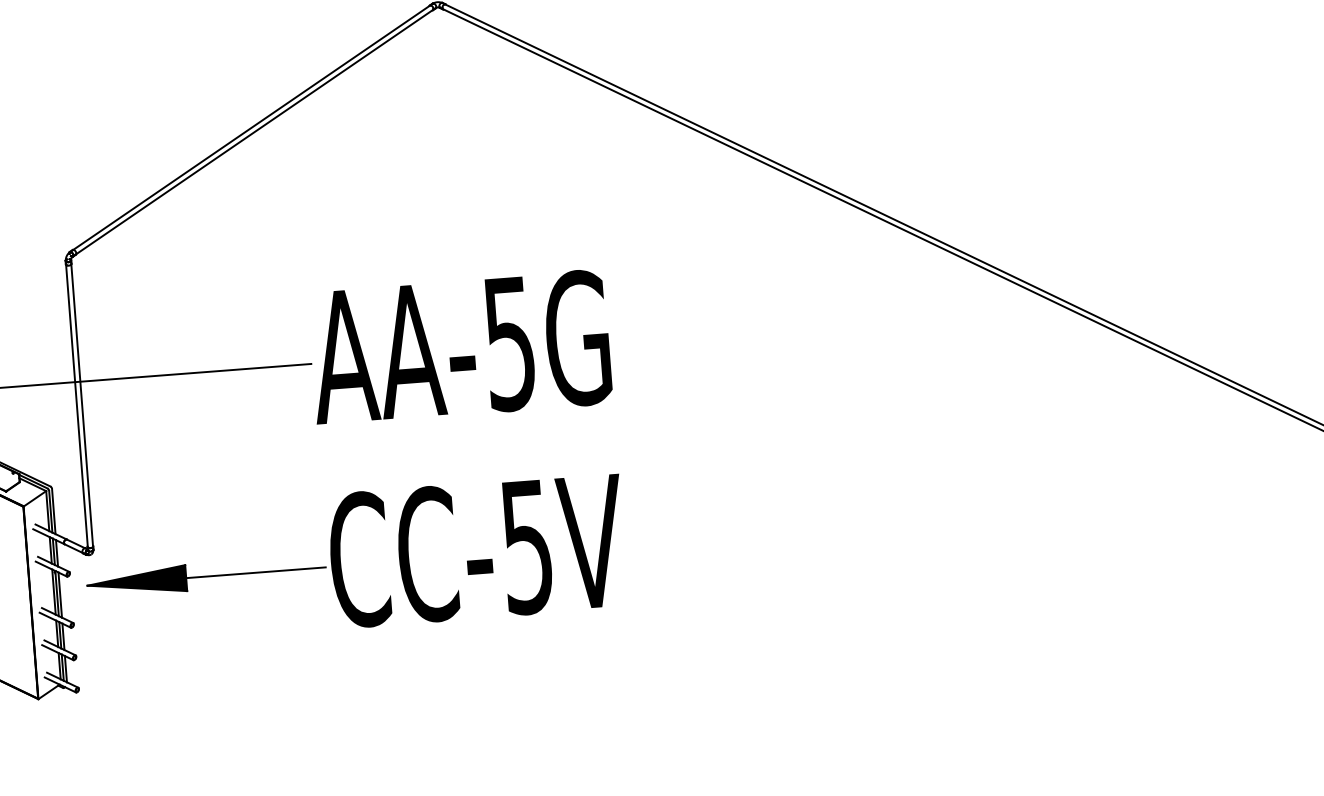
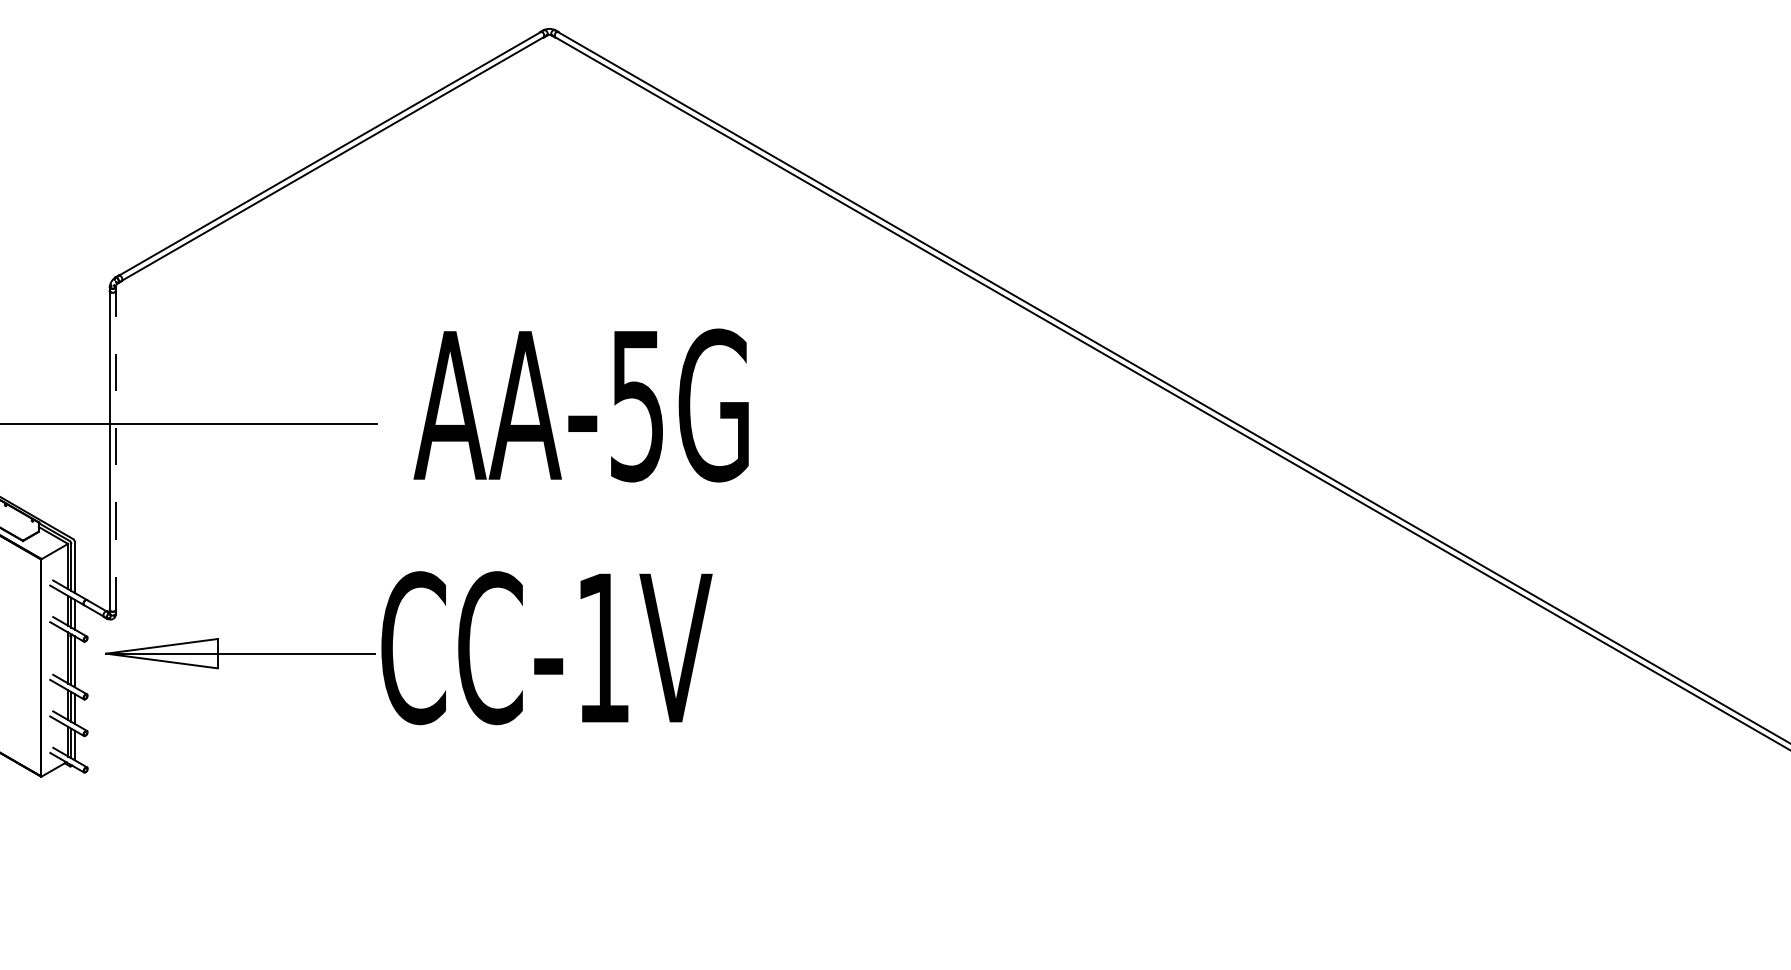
text: (459, 347) -> (580, 405), moved
line: (81, 404) -> (115, 449), solid -> dashed
text: (526, 548) -> (602, 649), CC-5V -> CC-1V
fill: (136, 581) -> (161, 653), removed

